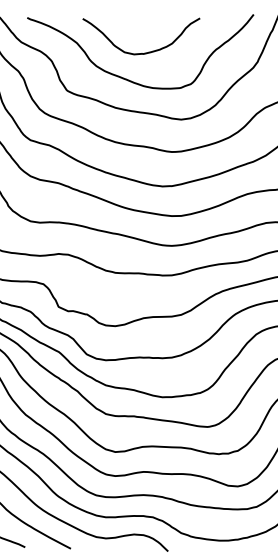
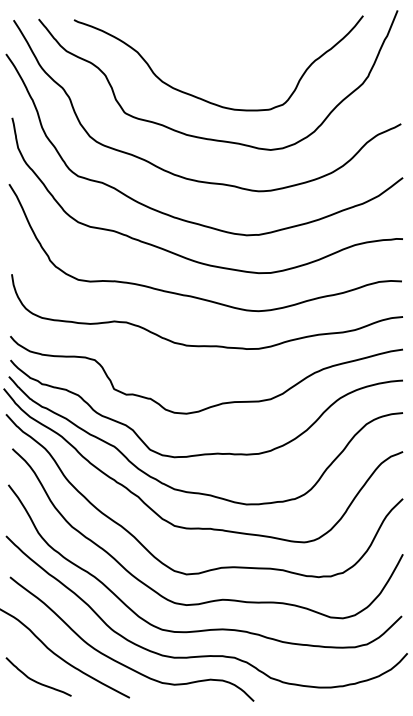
curve: (145, 52) -> (224, 64), removed

